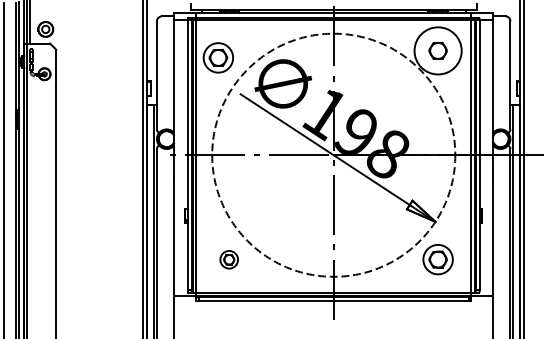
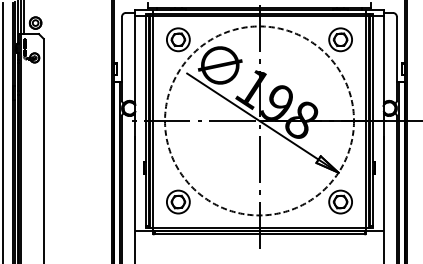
circle: (437, 50) -> (340, 39), size x0.62
part: (217, 57) -> (177, 39), moved
part: (228, 259) -> (177, 201), size x1.67

